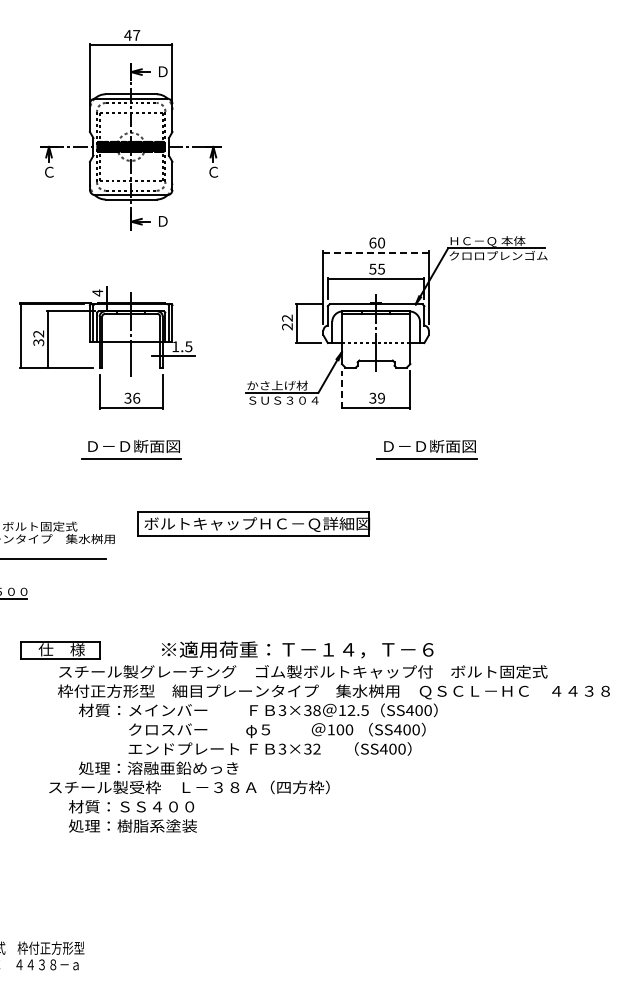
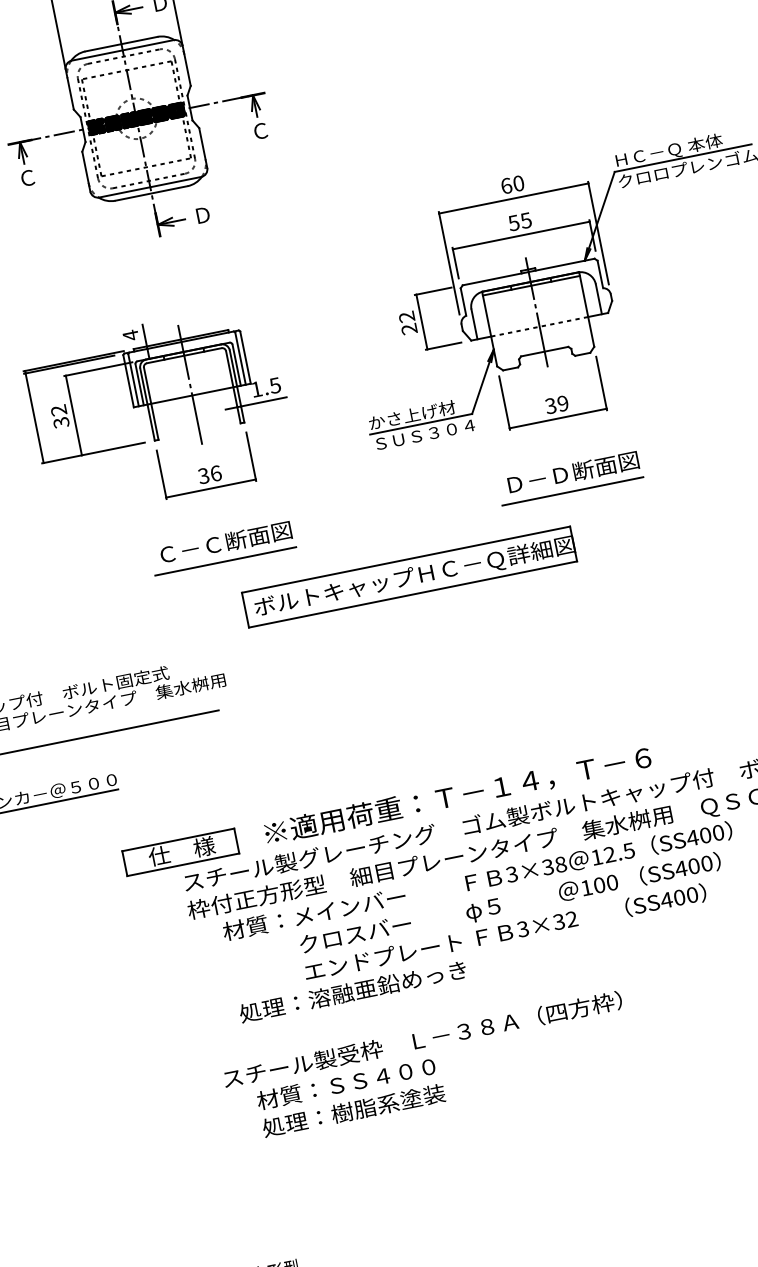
line: (376, 252) -> (514, 198), dashed -> solid
line: (341, 389) -> (503, 402), dashed -> solid
text: (109, 446) -> (191, 549), Ｄ－Ｄ断面図 -> Ｃ－Ｃ断面図
part: (426, 449) -> (569, 477), moved
part: (253, 523) -> (409, 576), moved
text: (297, 649) -> (457, 795), moved
text: (189, 806) -> (428, 1066), moved

